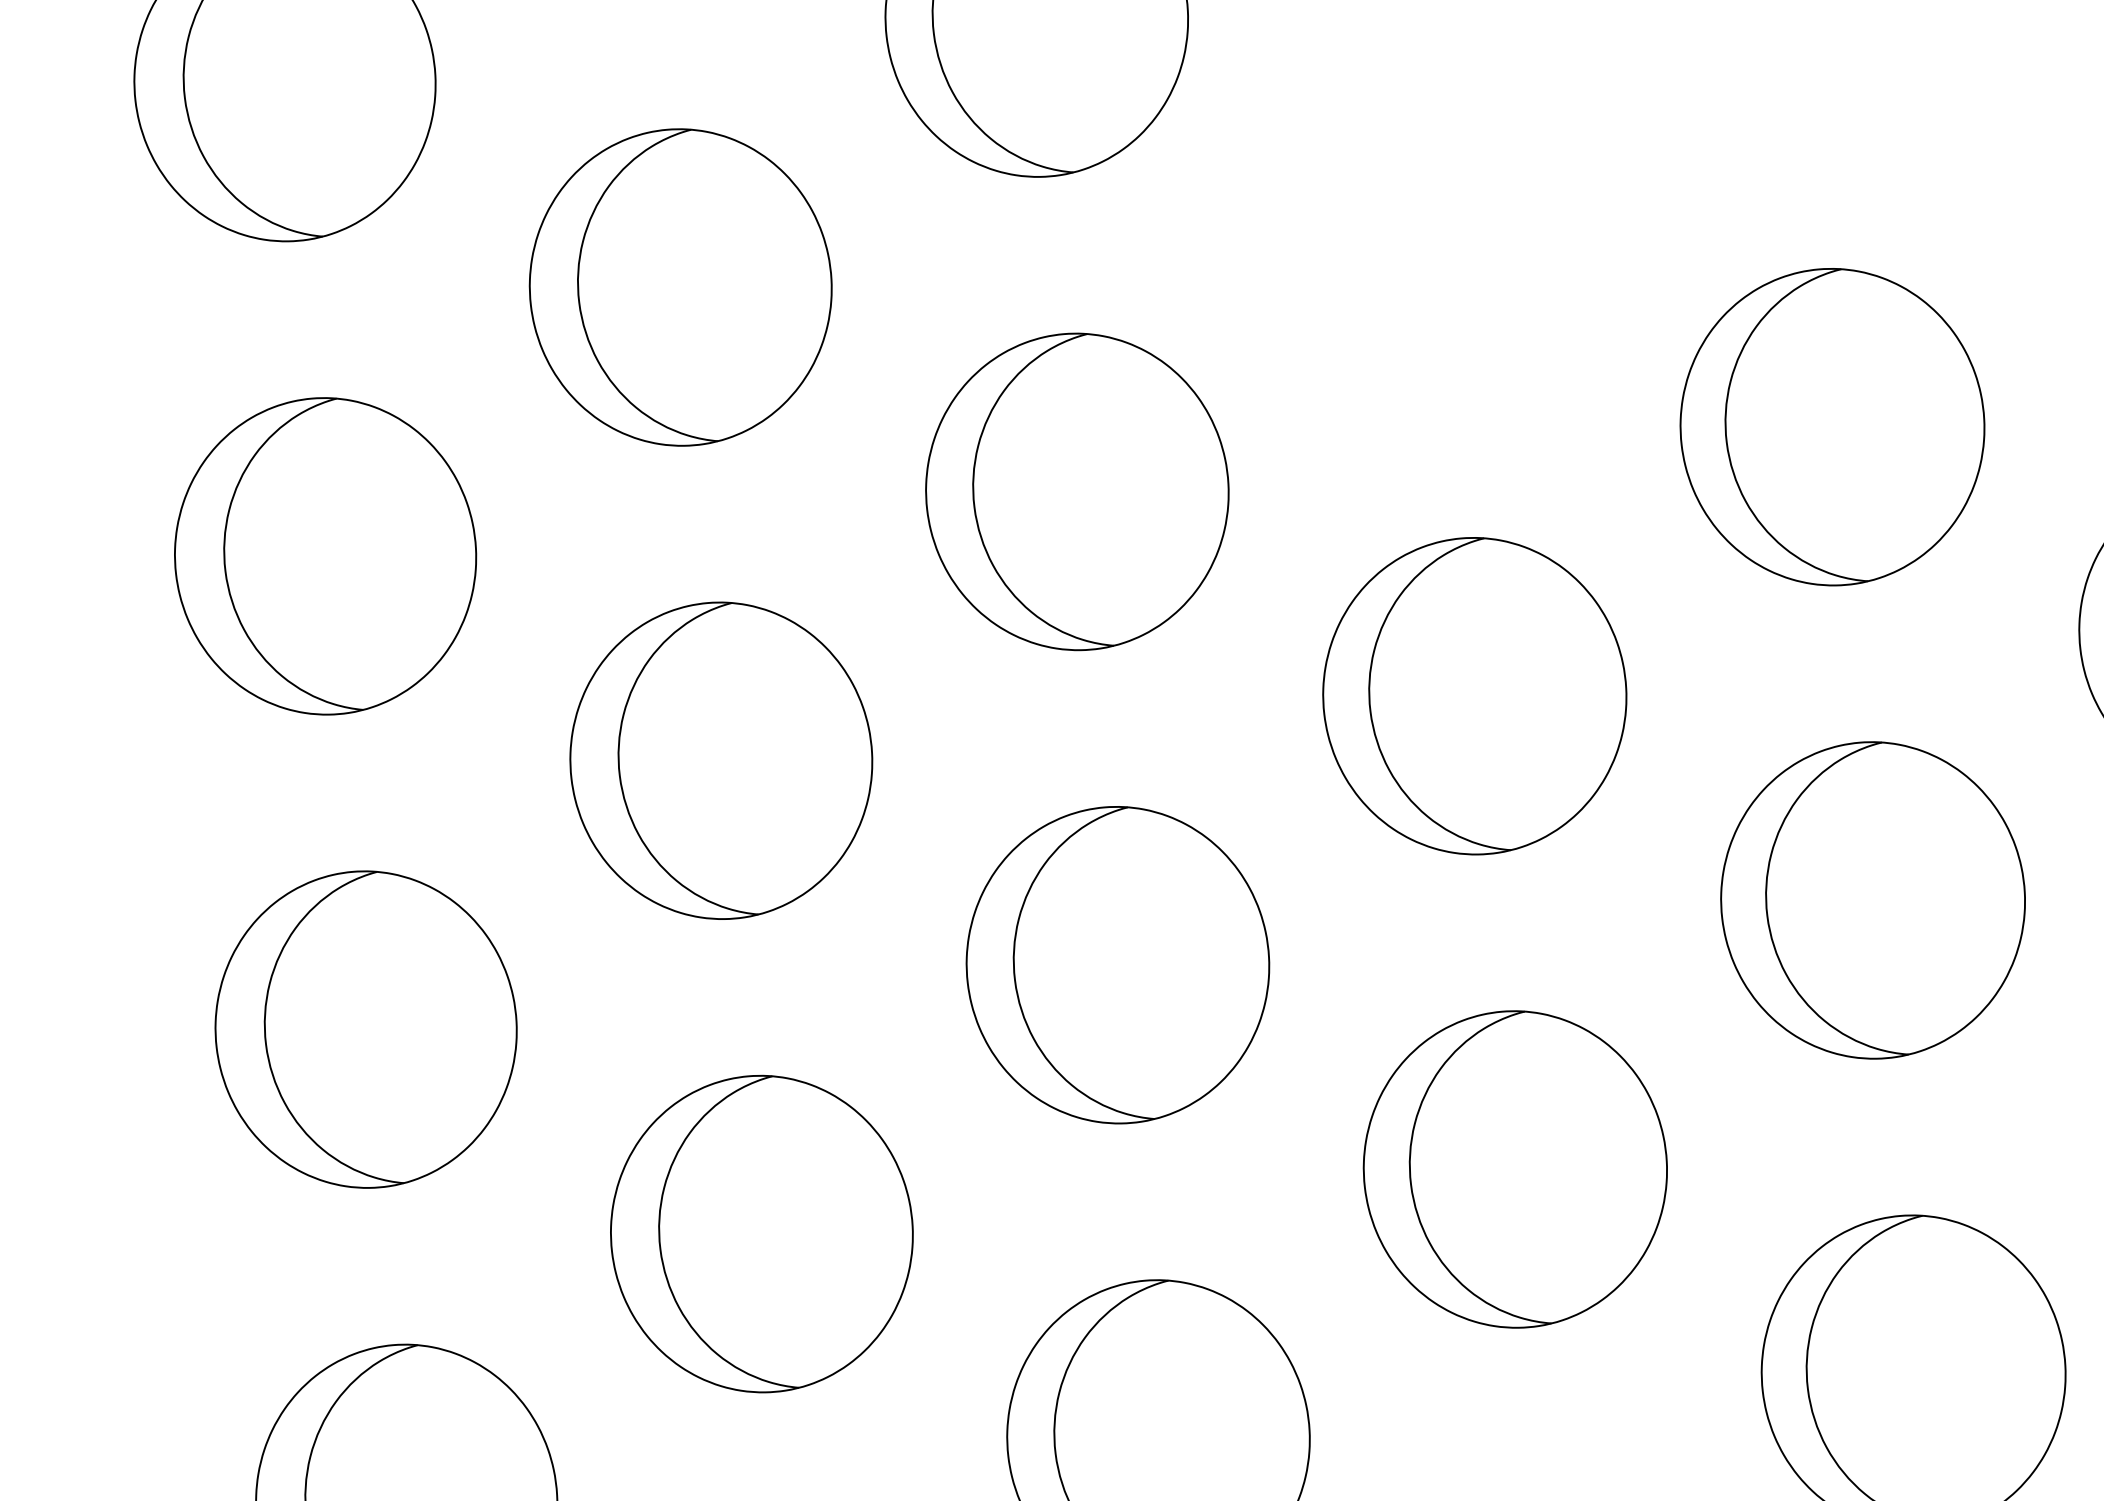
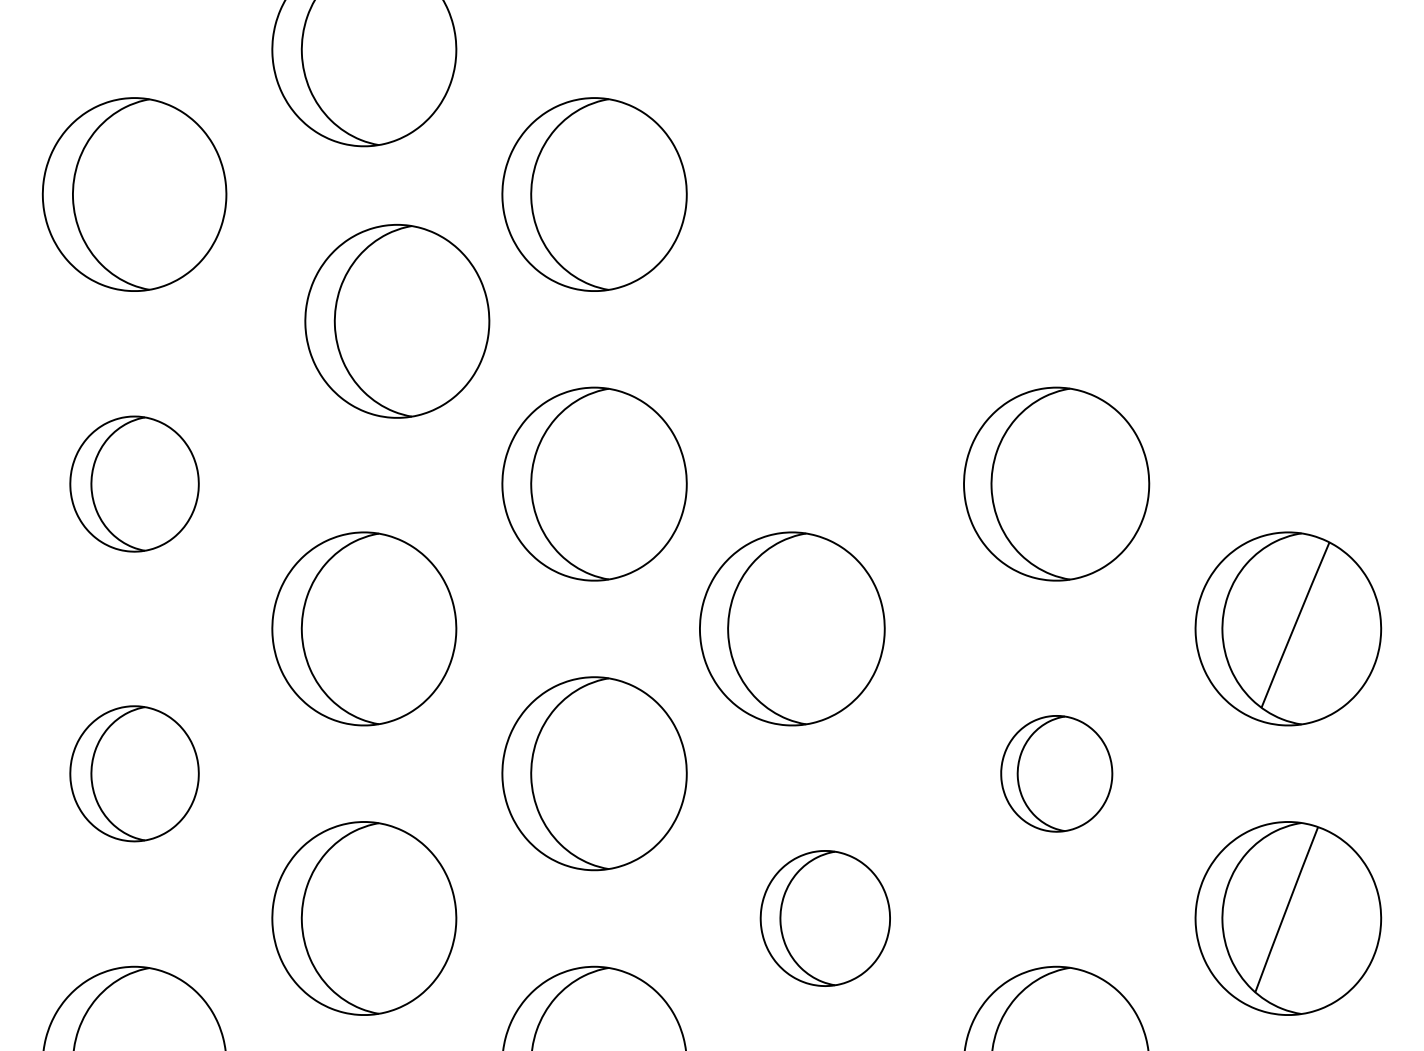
part: (681, 287) -> (397, 321), moved
part: (325, 555) -> (134, 483), size x0.7
part: (1475, 695) -> (792, 628), moved
part: (1872, 900) -> (1056, 773), size x0.6
part: (365, 1029) -> (134, 773), size x0.7
part: (1515, 1169) -> (825, 918), size x0.7

